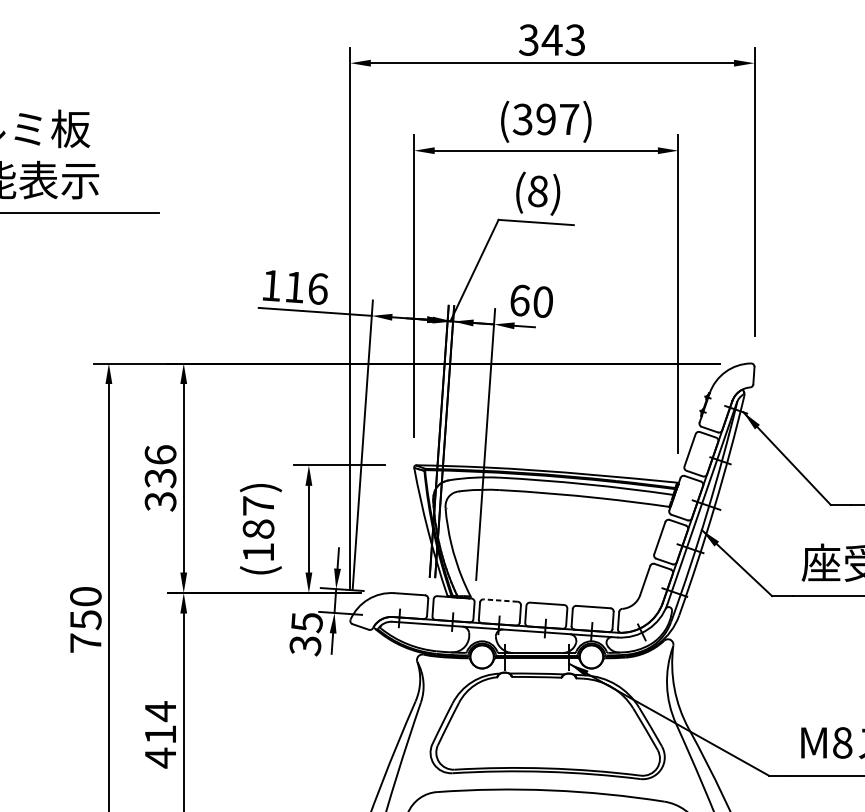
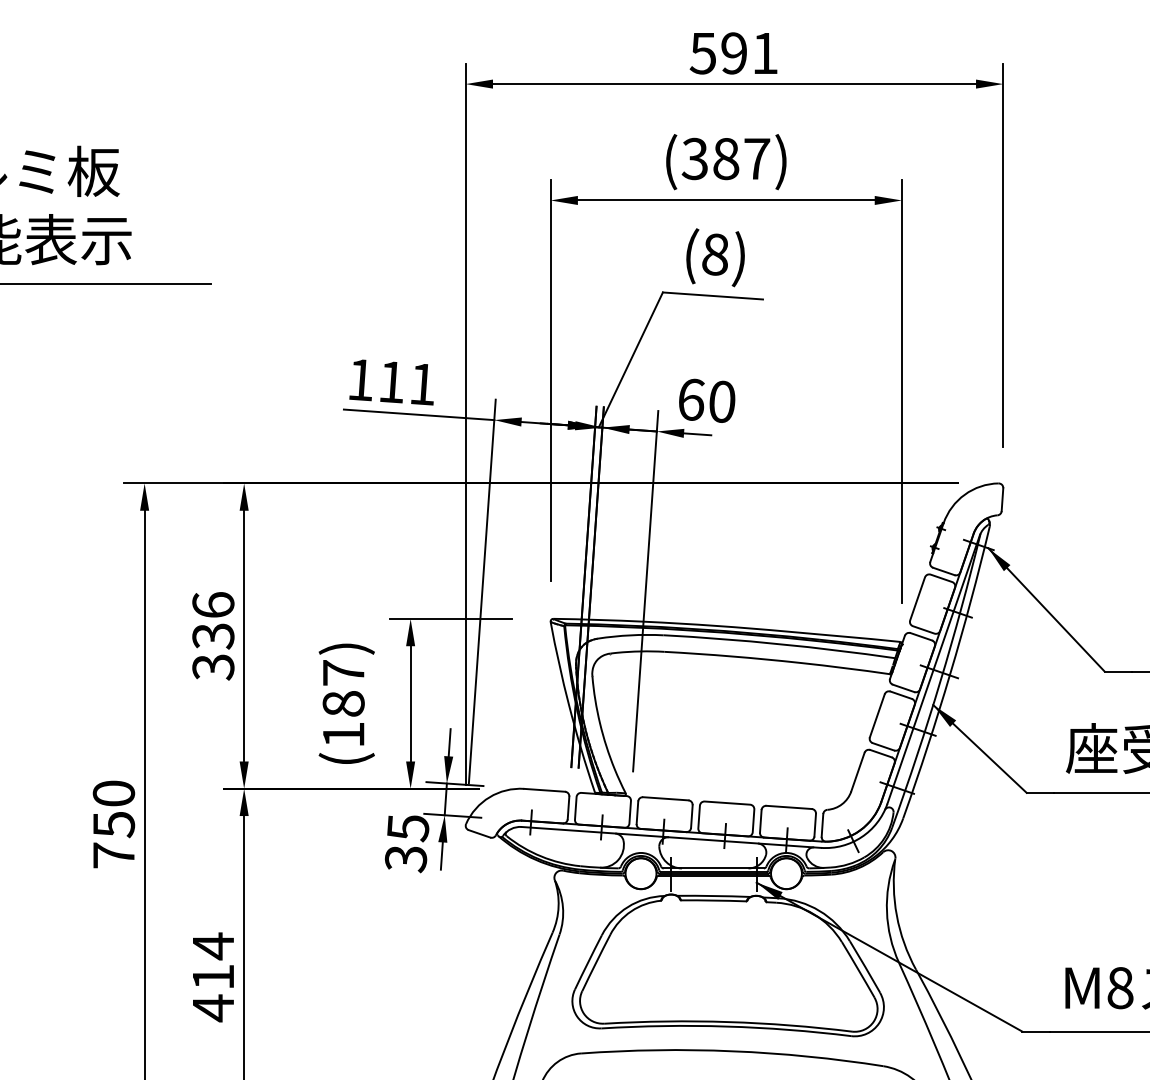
text: (551, 40) -> (733, 53), 343 -> 591
text: (546, 119) -> (726, 158), (397) -> (387)
text: (318, 289) -> (423, 384), 116 -> 111
line: (500, 600) -> (665, 798), dashed -> solid

